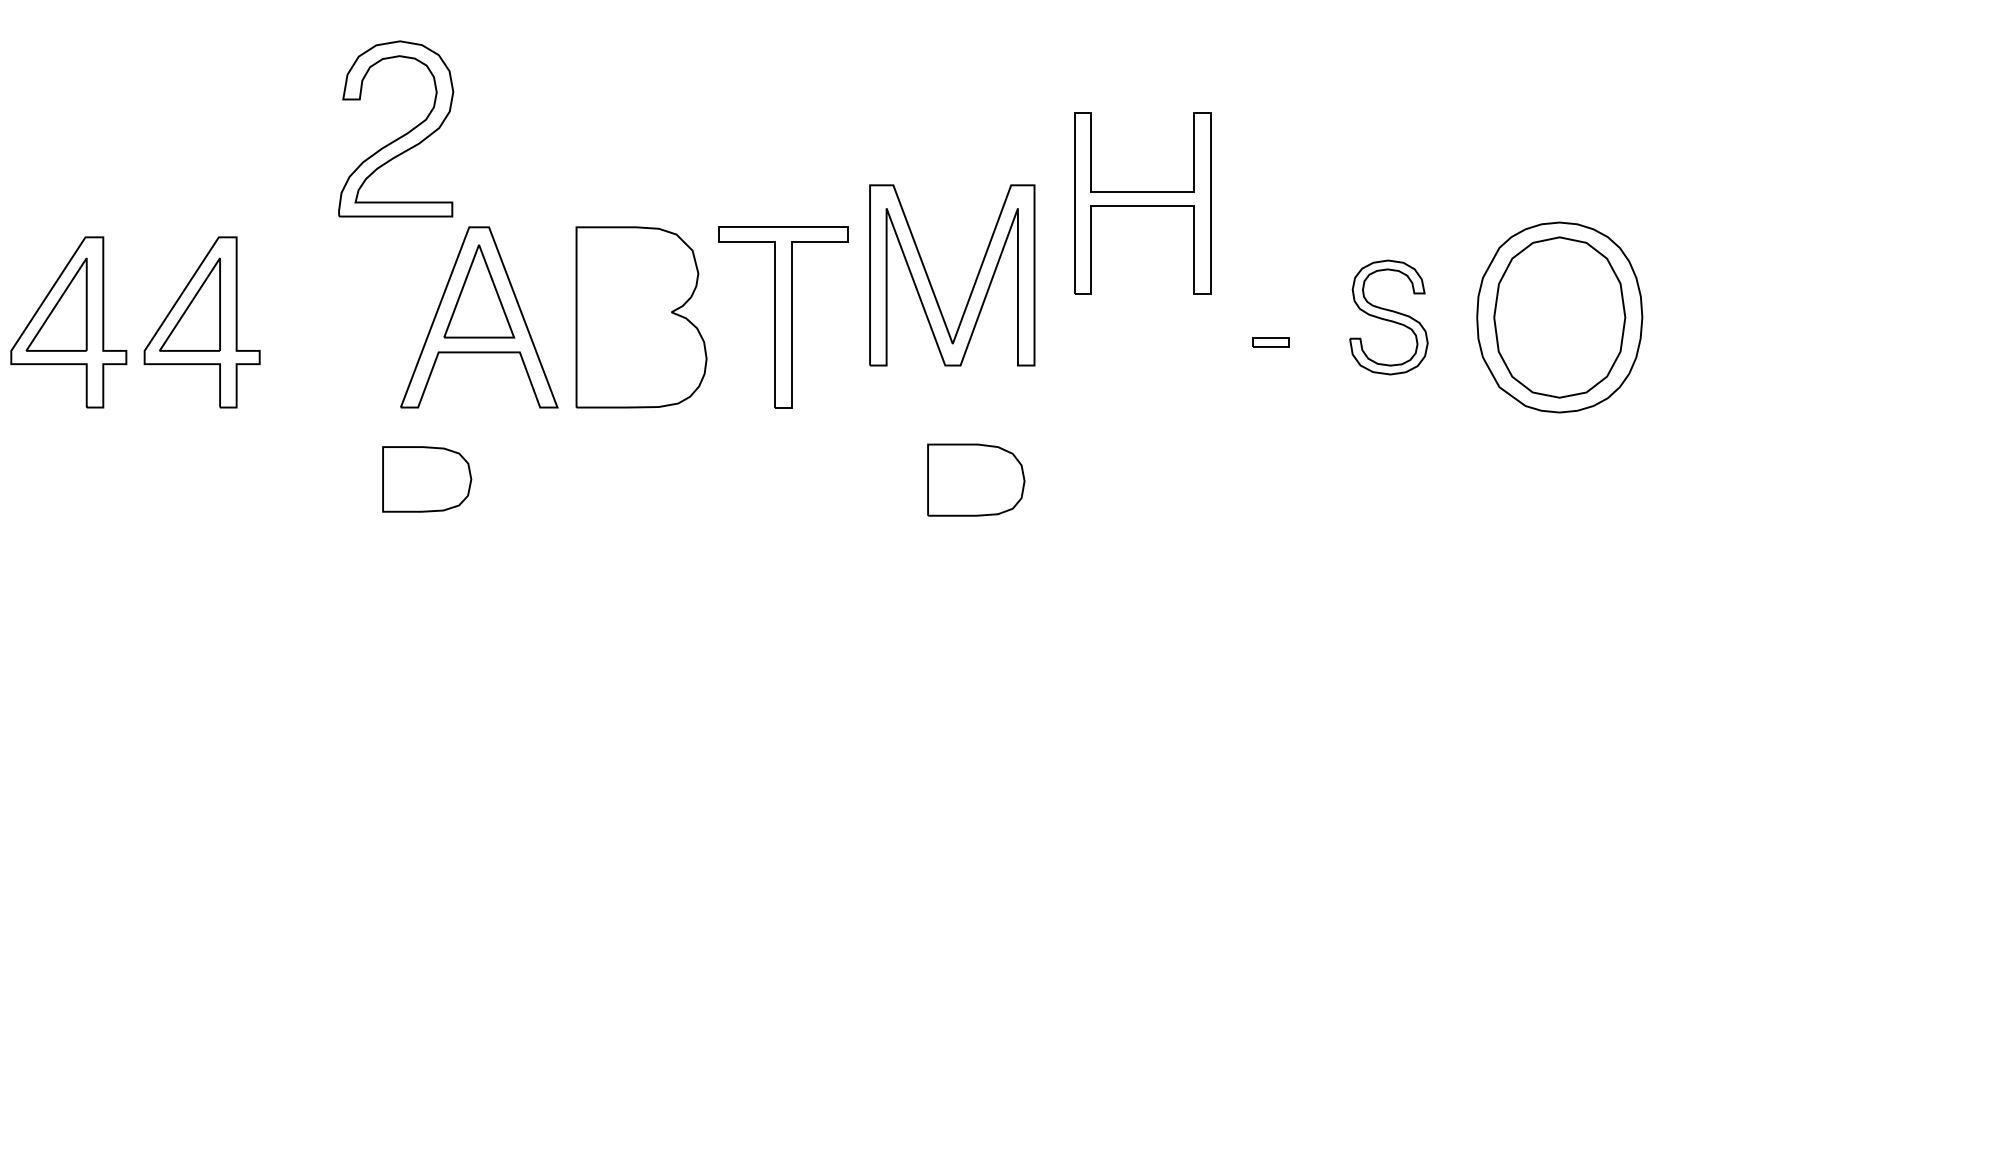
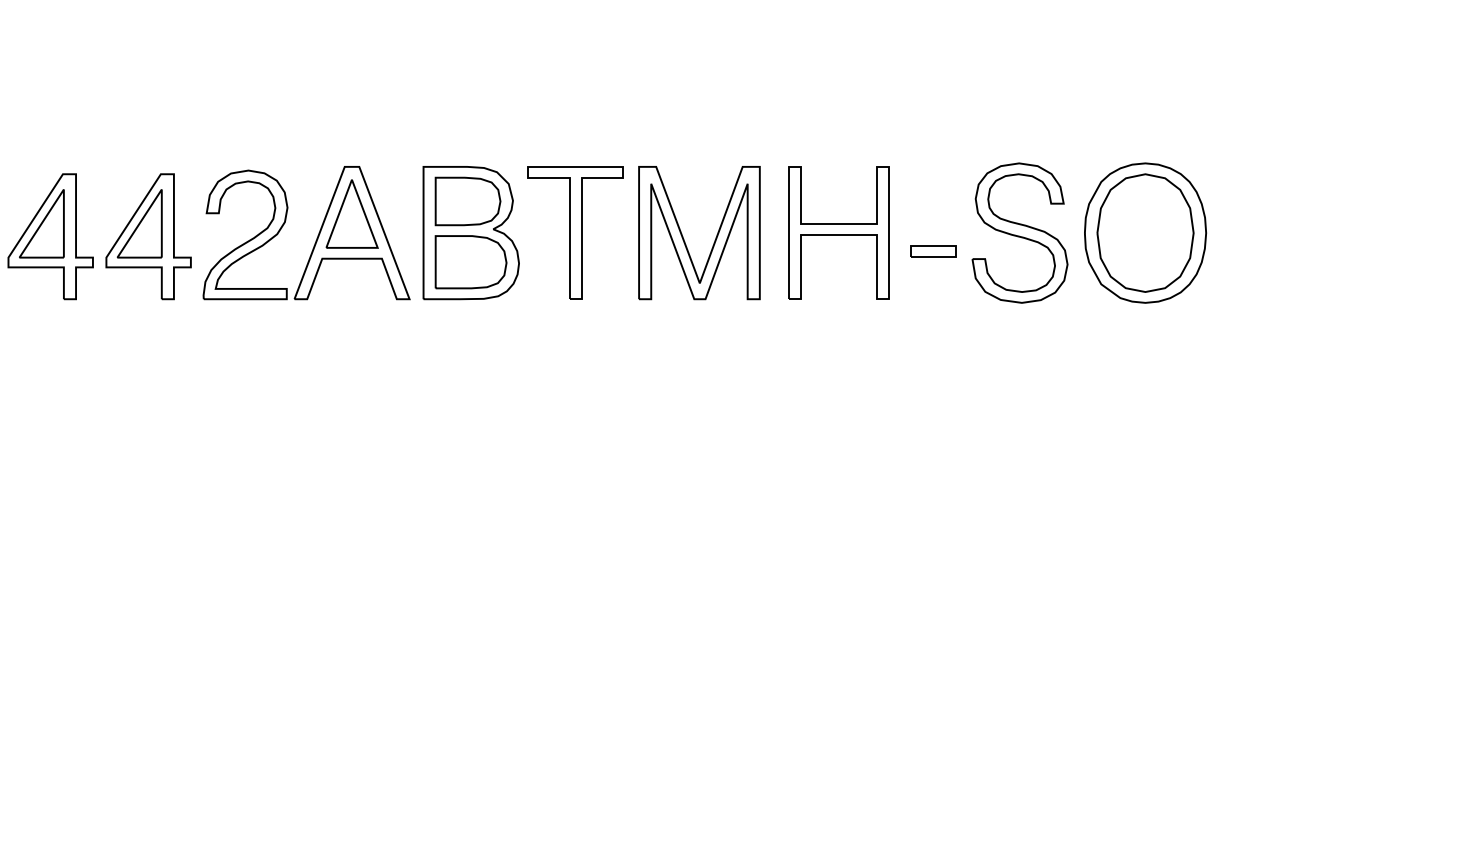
part: (401, 135) -> (249, 239), moved
part: (1142, 203) -> (839, 233), moved
part: (931, 283) -> (684, 238), moved
part: (1388, 317) -> (1019, 233), size x1.67
part: (1270, 342) -> (933, 251), size x1.67
part: (427, 479) -> (468, 201), moved
part: (976, 479) -> (471, 261), moved

